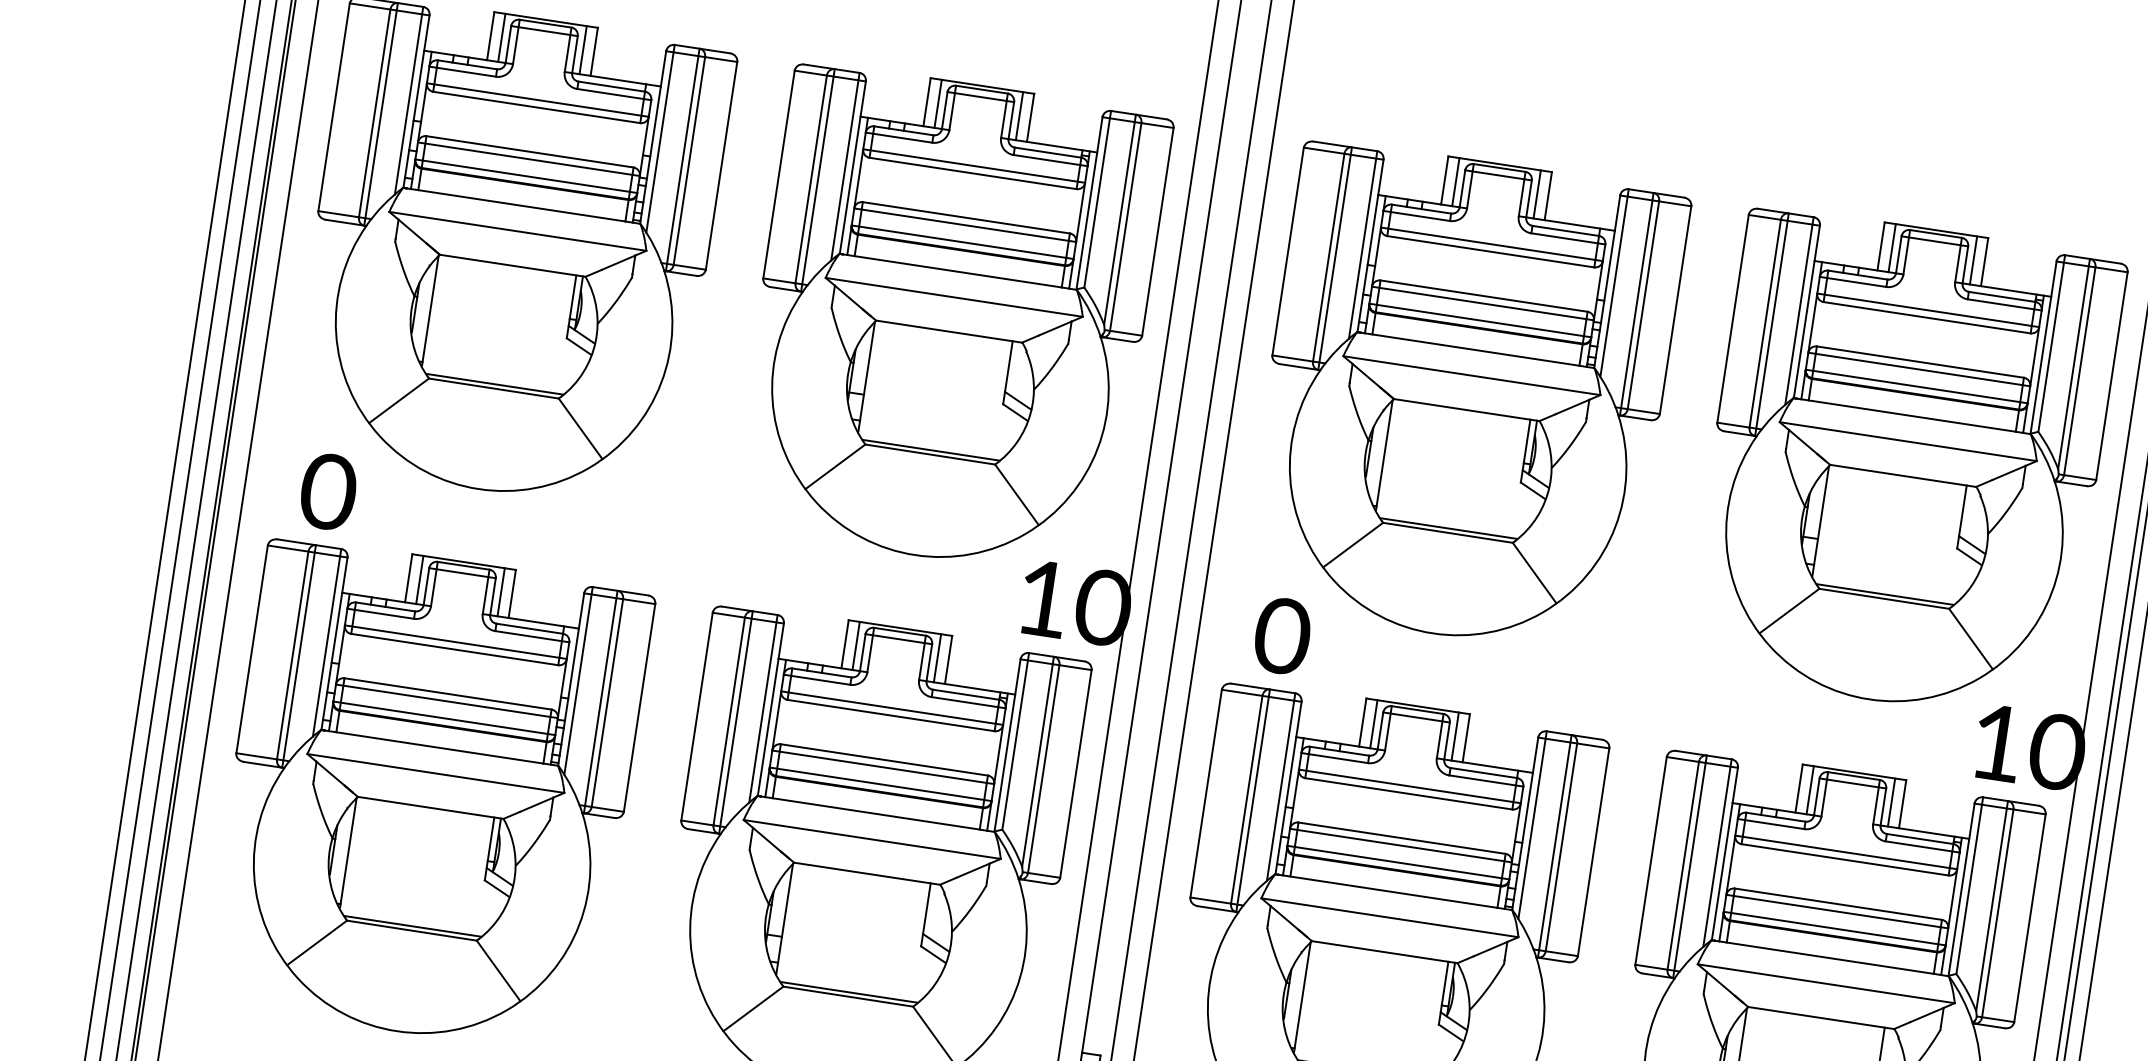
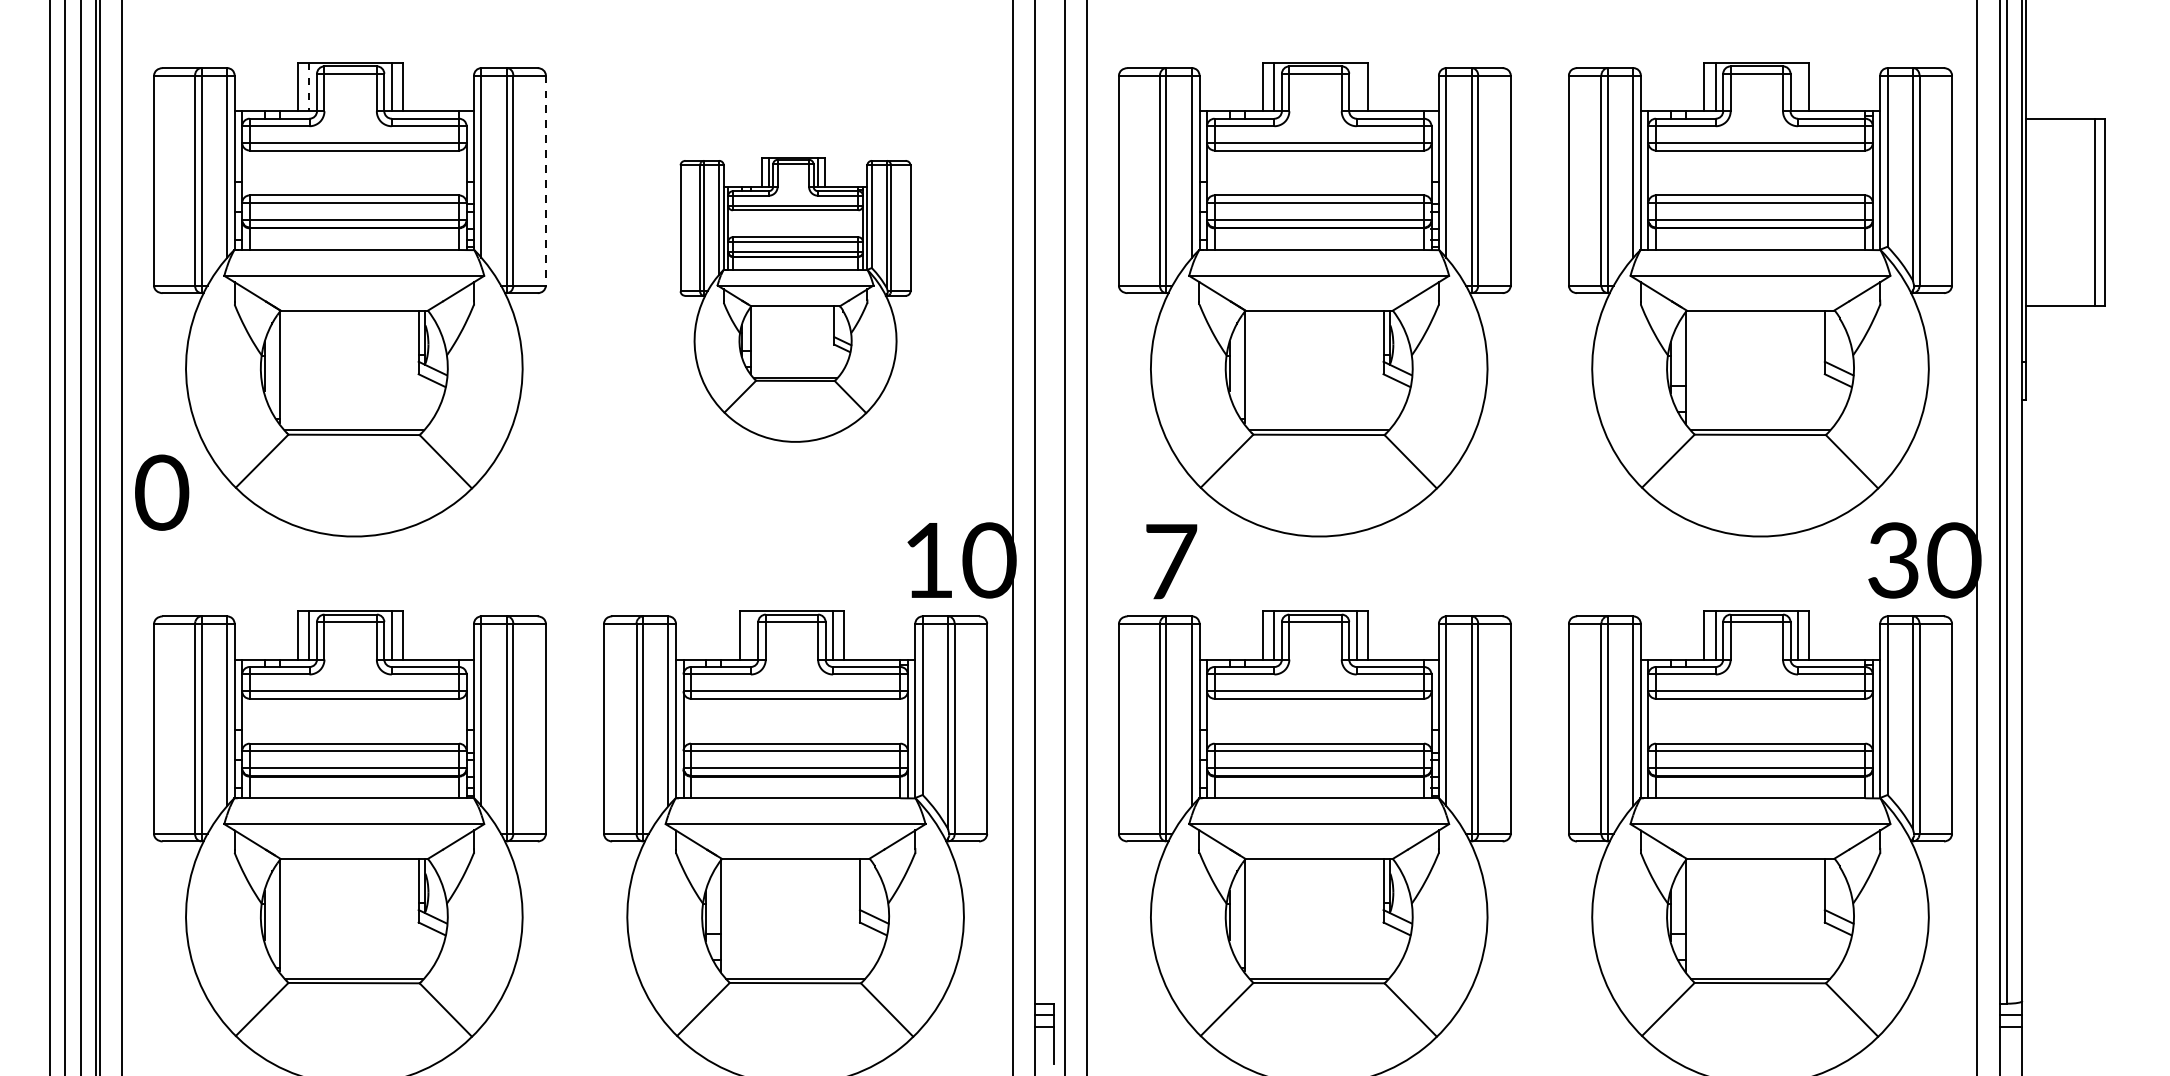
line: (501, 38) -> (309, 87), solid -> dashed
line: (721, 166) -> (545, 181), solid -> dashed
line: (1537, 193) -> (1356, 86), removed
line: (1973, 259) -> (1797, 86), removed
part: (950, 320) -> (795, 299), size x0.6
text: (329, 491) -> (162, 492), moved
text: (1283, 635) -> (1171, 561), 0 -> 7
line: (856, 645) -> (750, 634), removed
text: (1997, 742) -> (1893, 560), 10 -> 30

